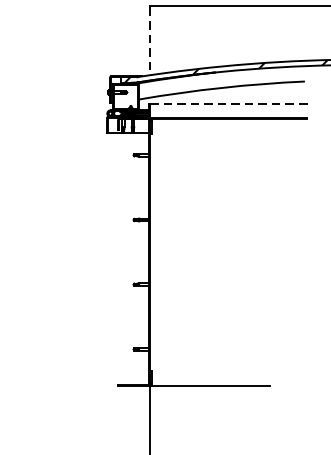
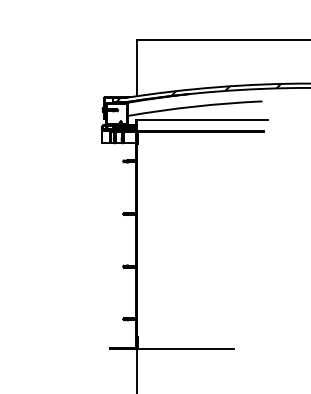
line: (150, 41) -> (136, 68), dashed -> solid
line: (231, 103) -> (202, 119), dashed -> solid

